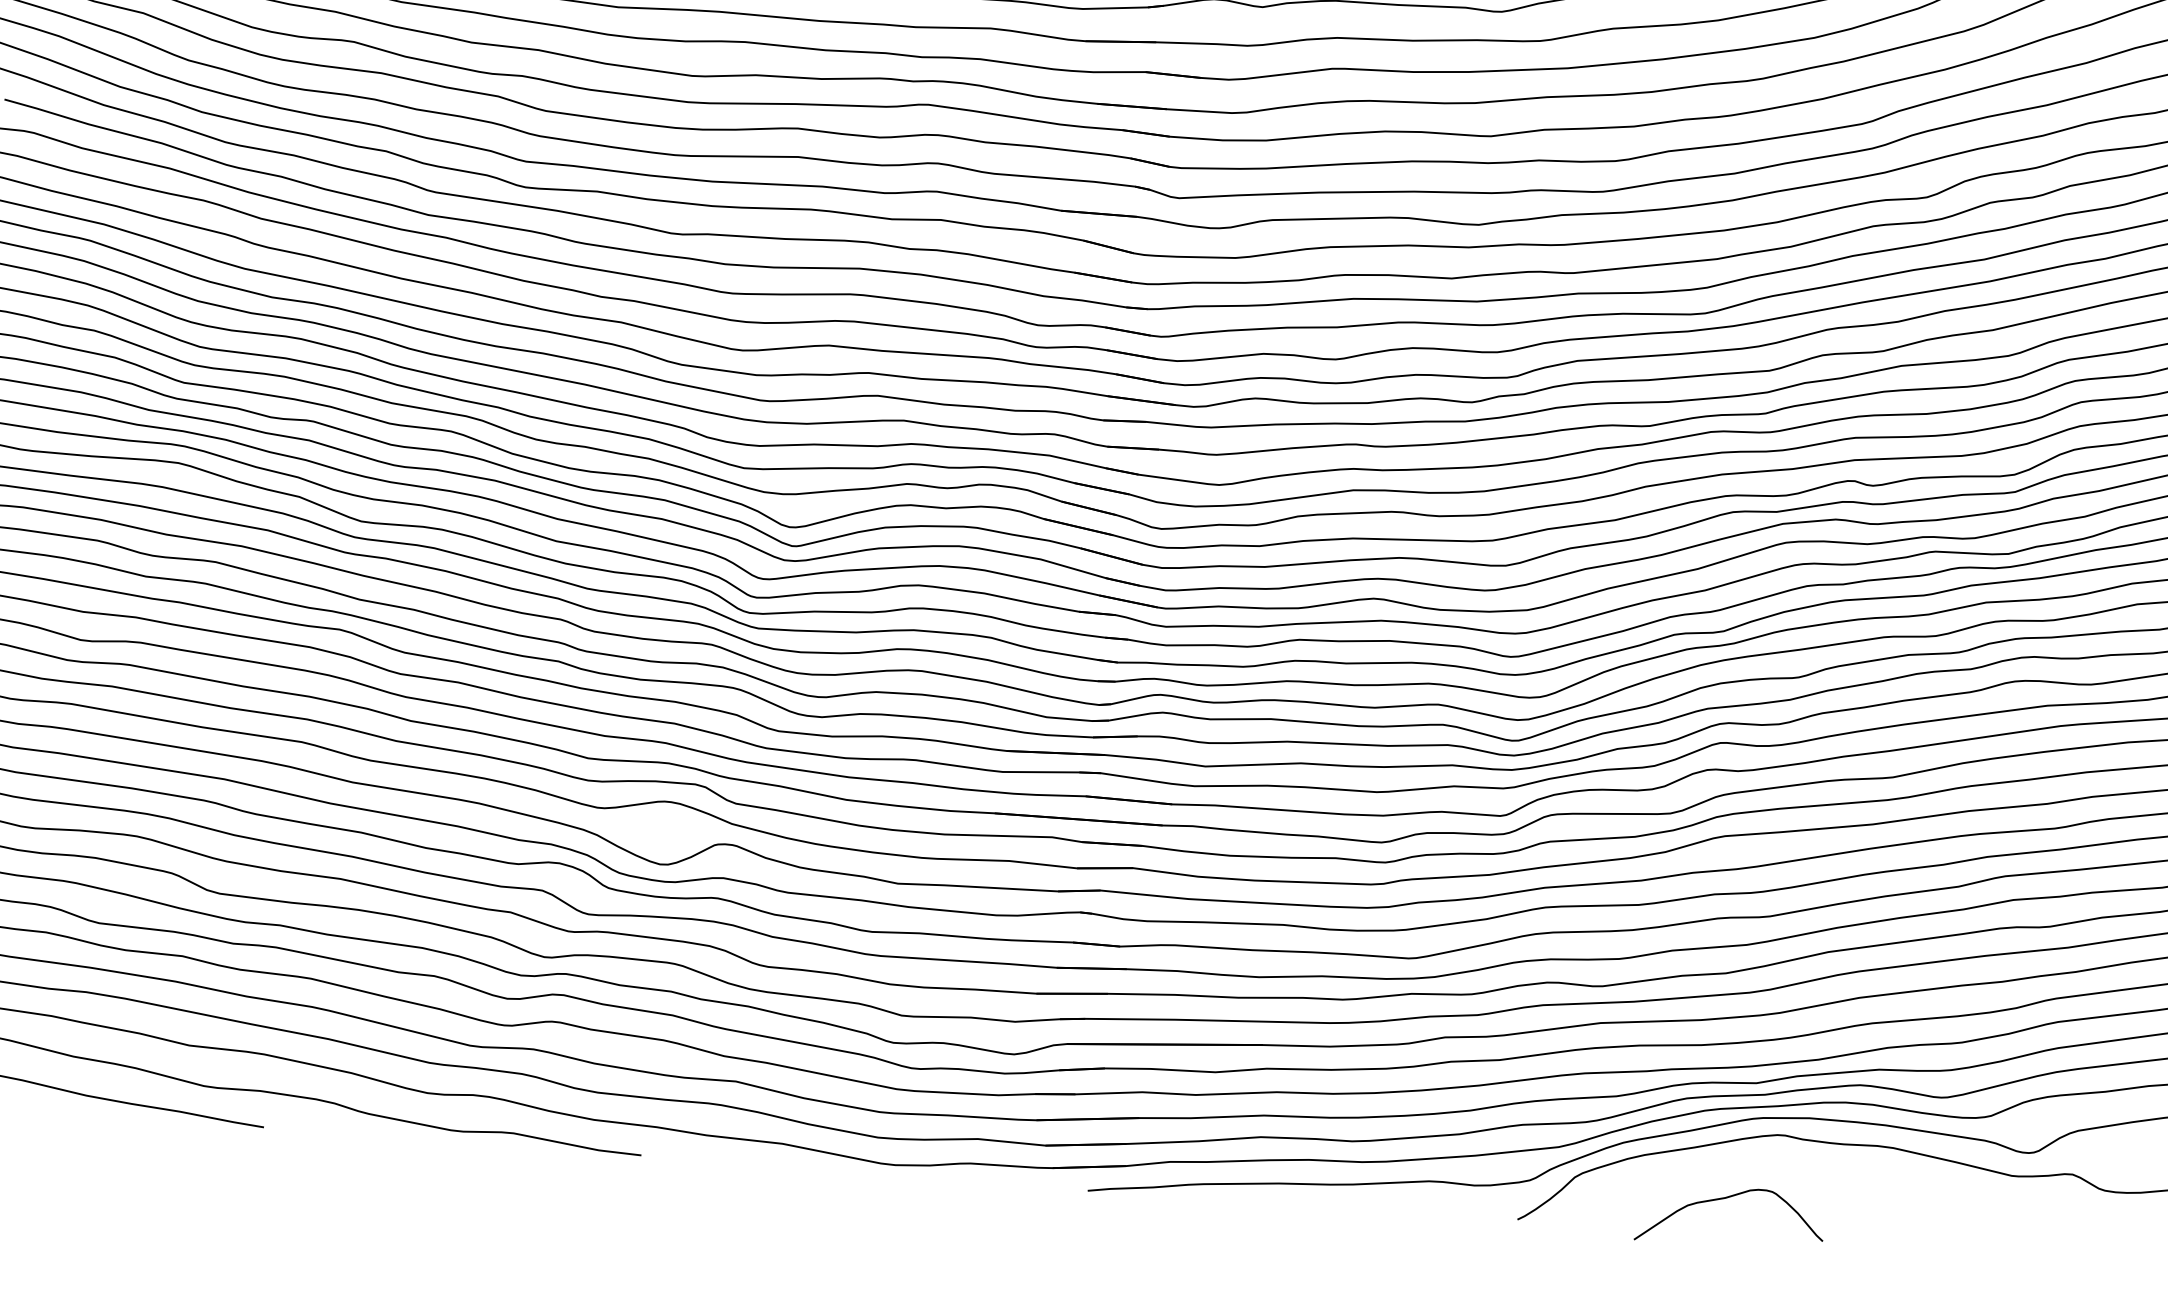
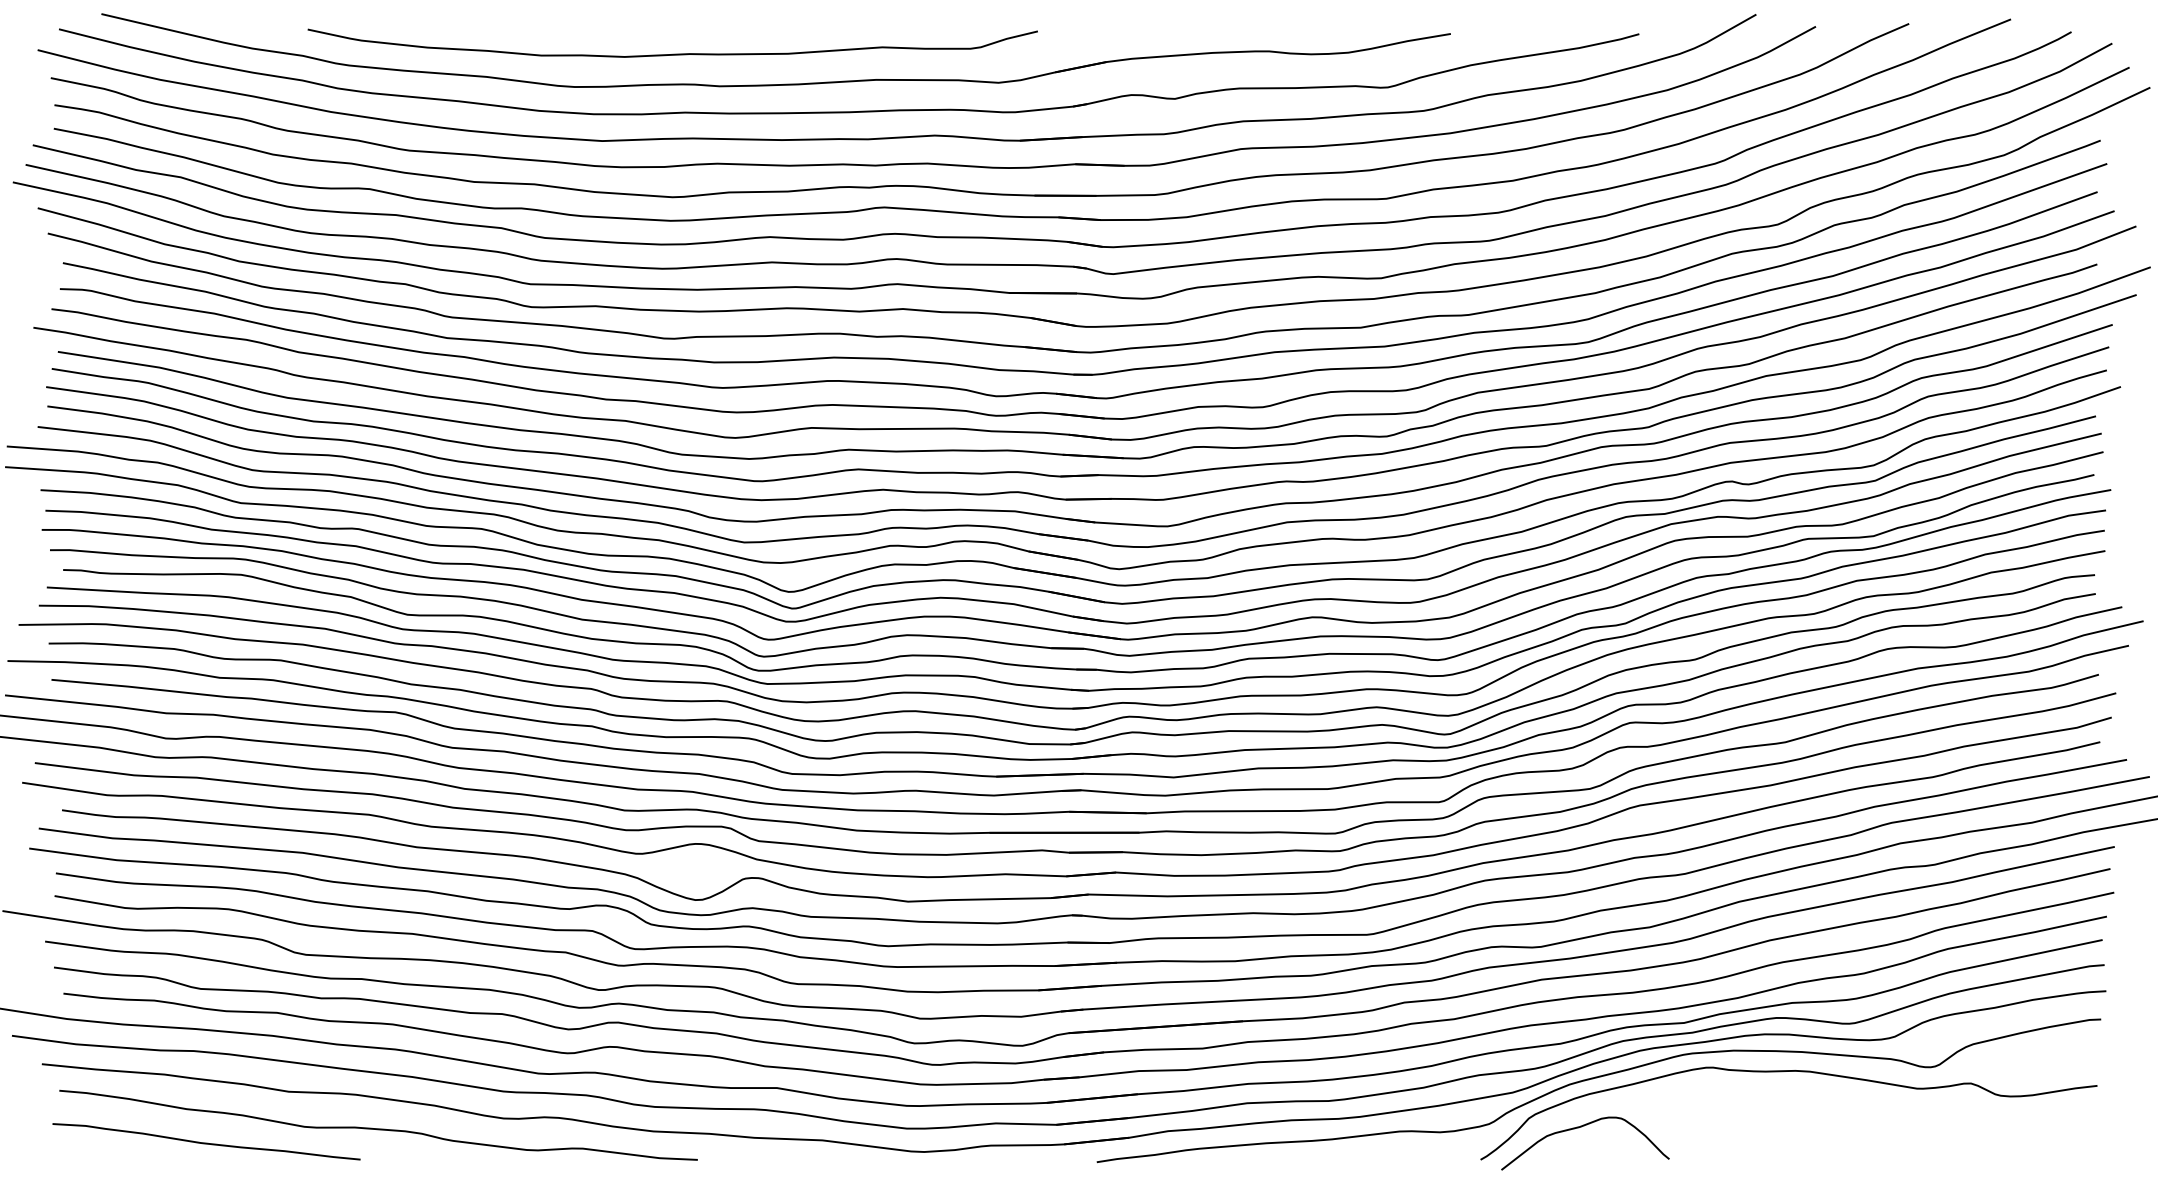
curve: (1727, 1198) -> (1581, 1127), moved

